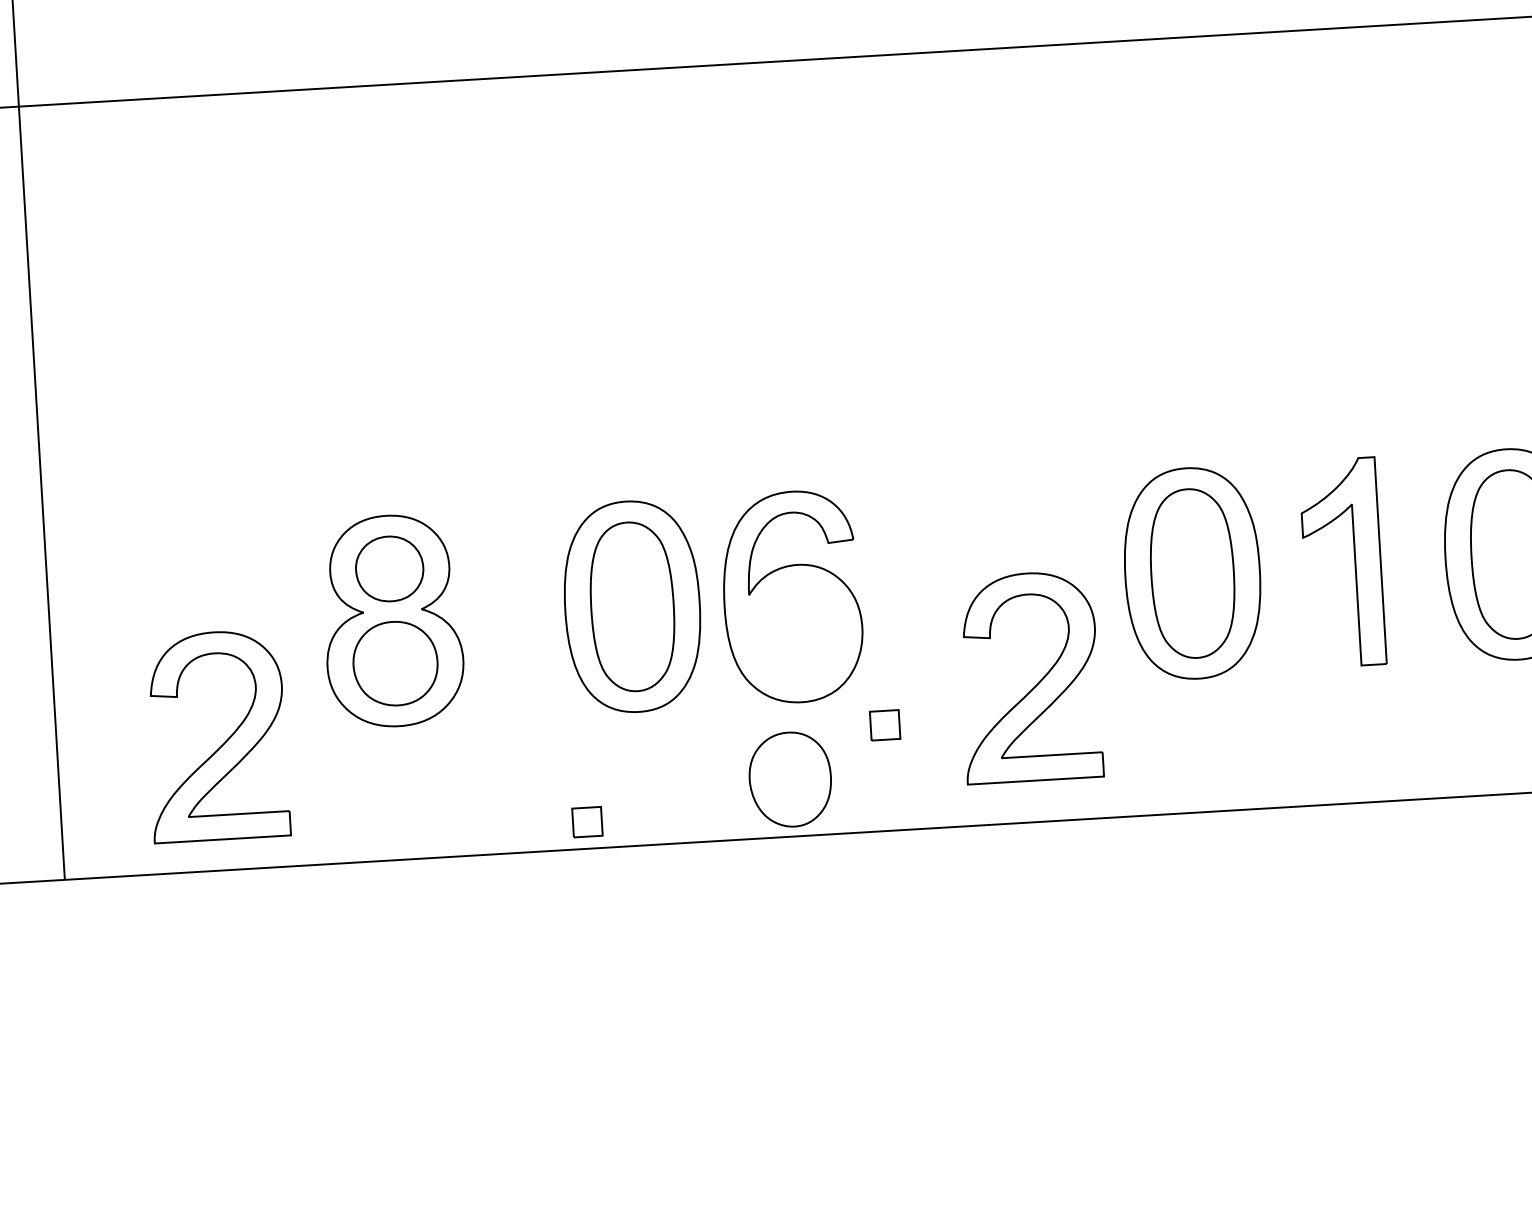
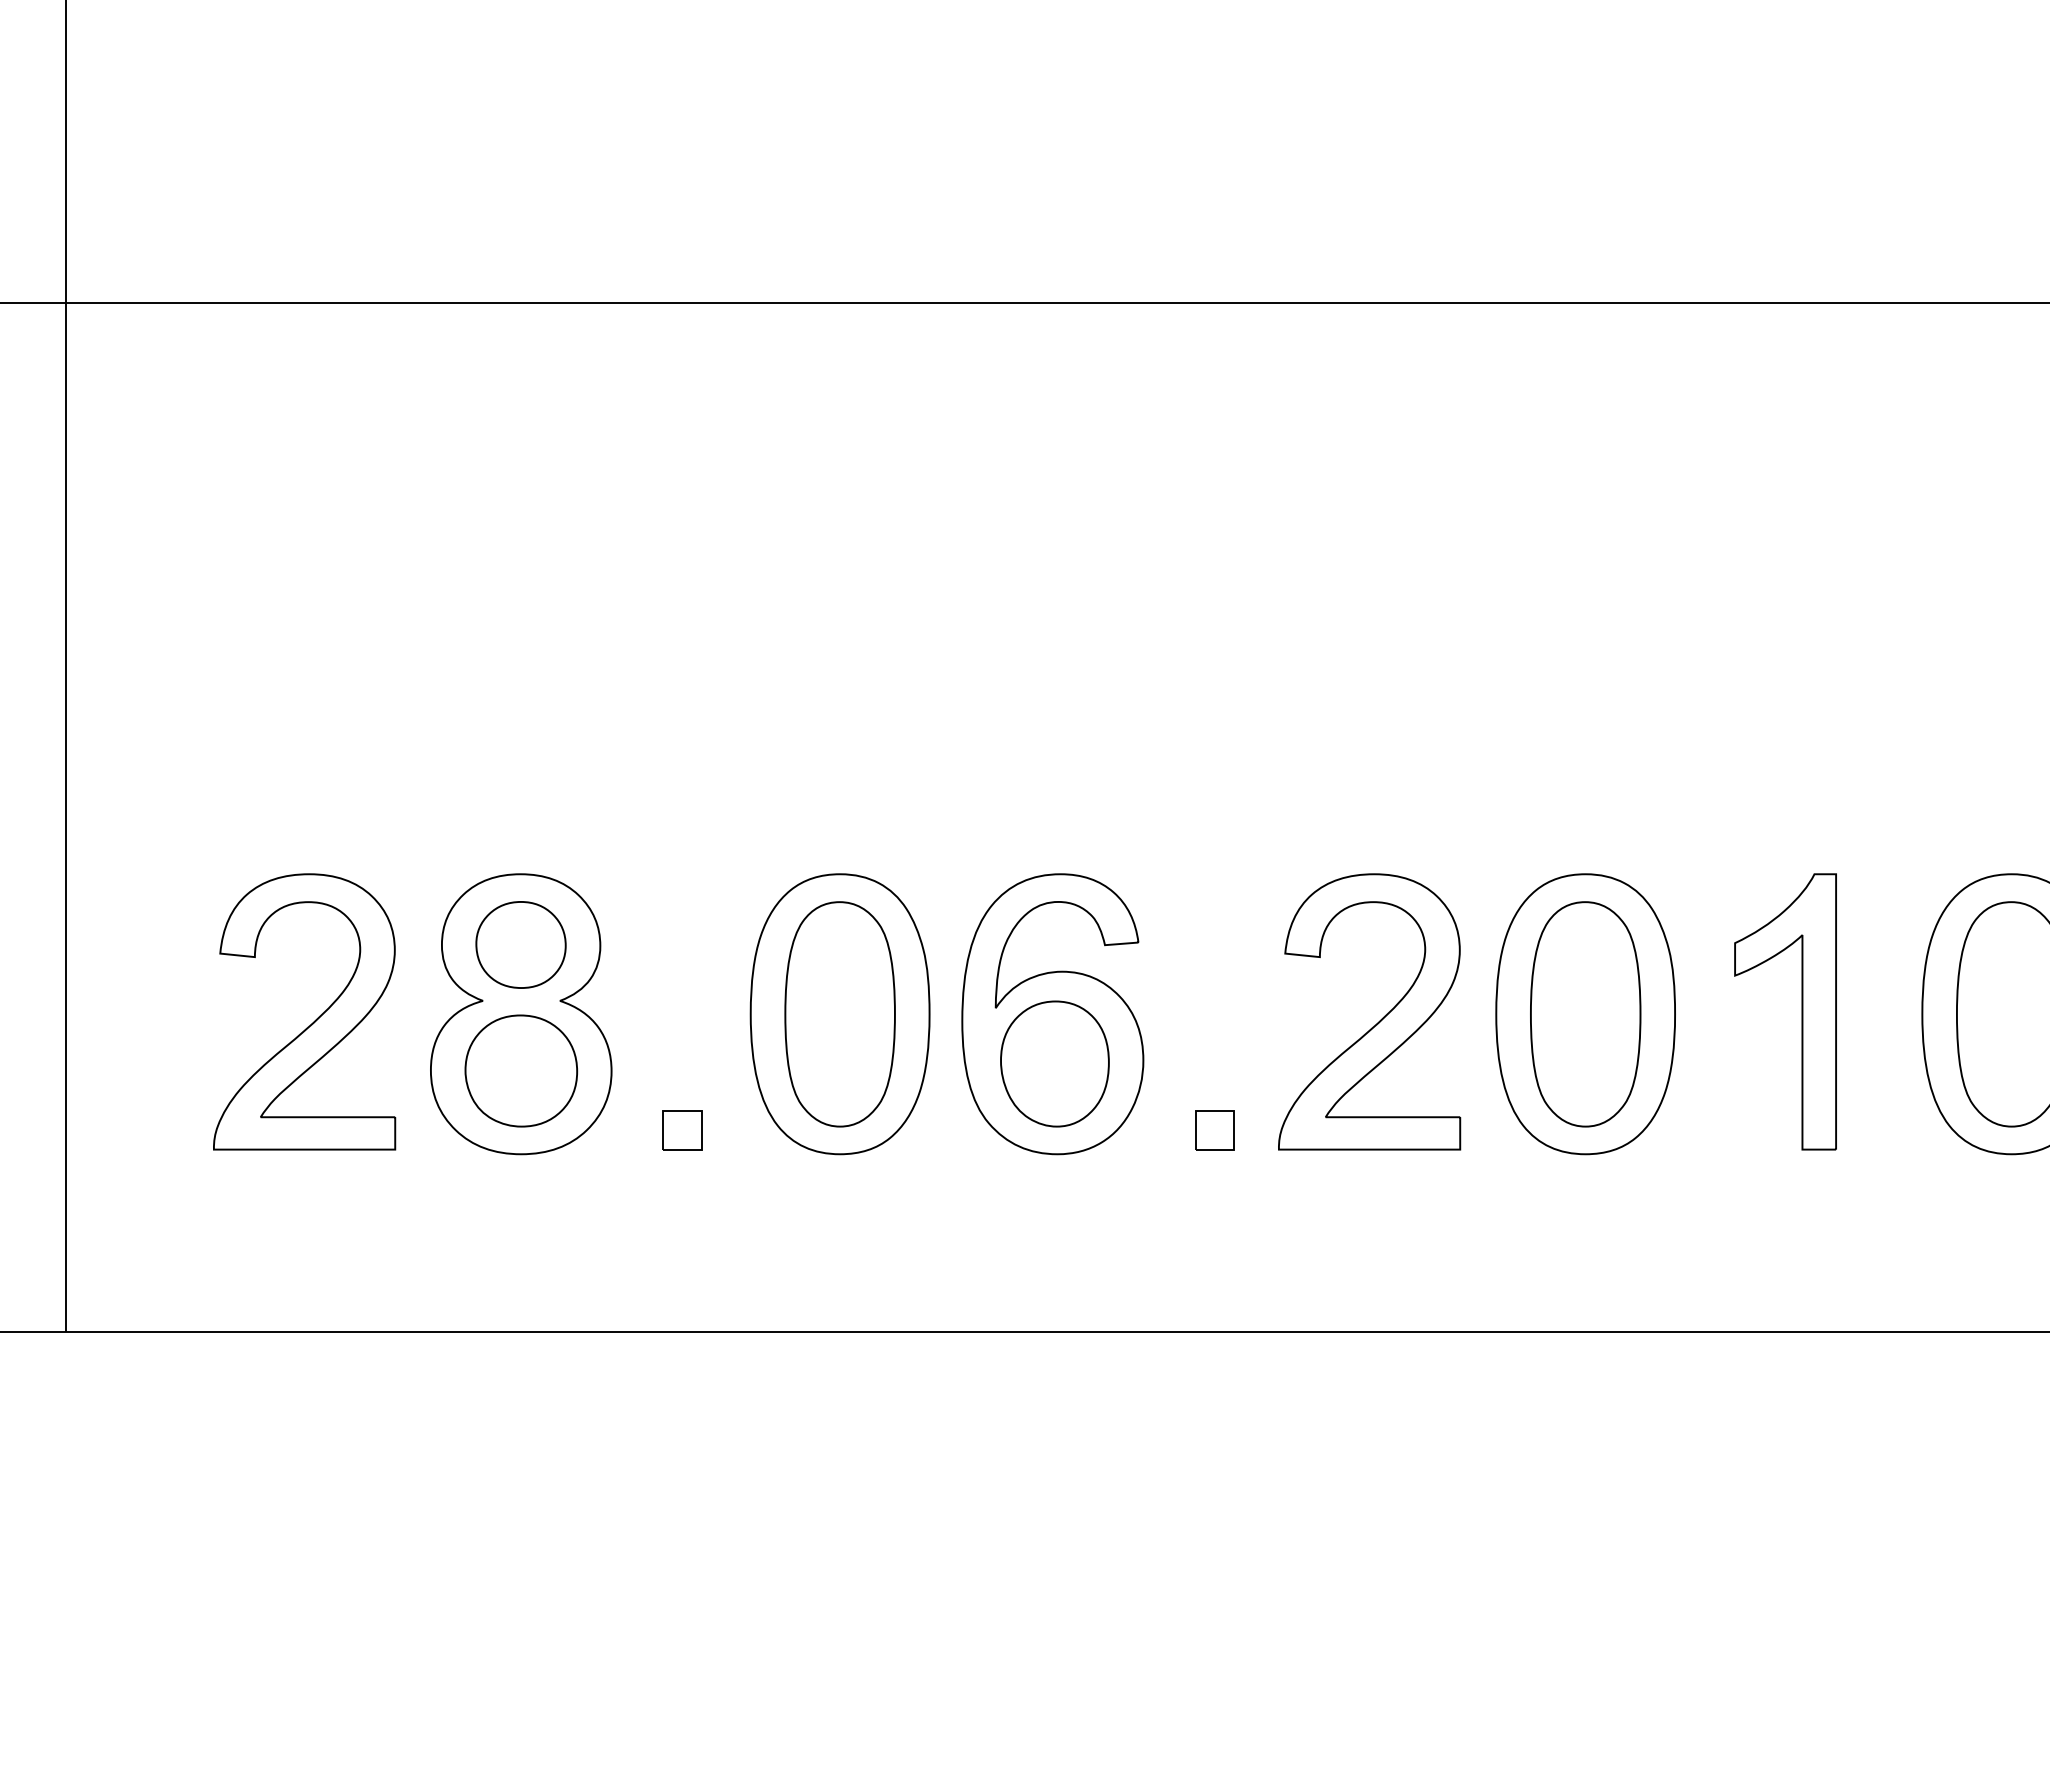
part: (1037, 683) -> (1379, 1020), moved
part: (884, 725) -> (1214, 1130), moved
part: (224, 742) -> (314, 1020), moved
part: (790, 779) -> (1054, 1063), moved
part: (587, 822) -> (682, 1130), moved

